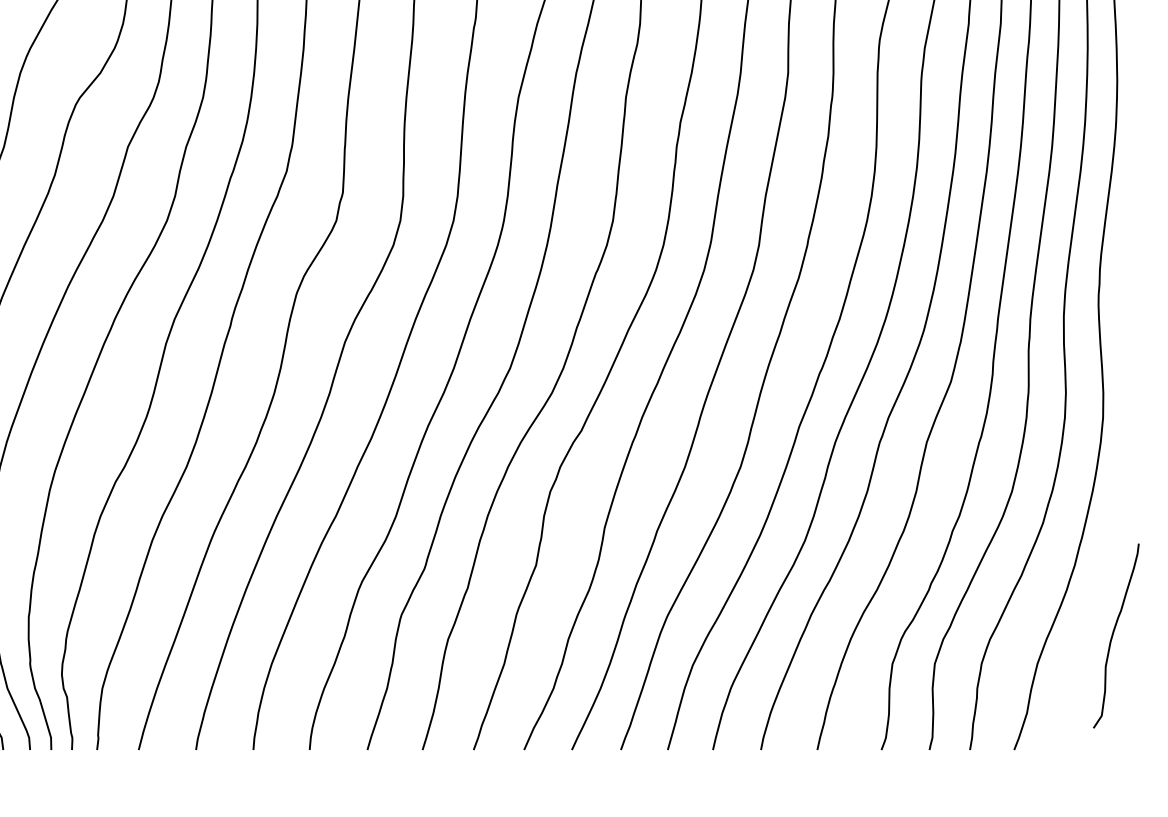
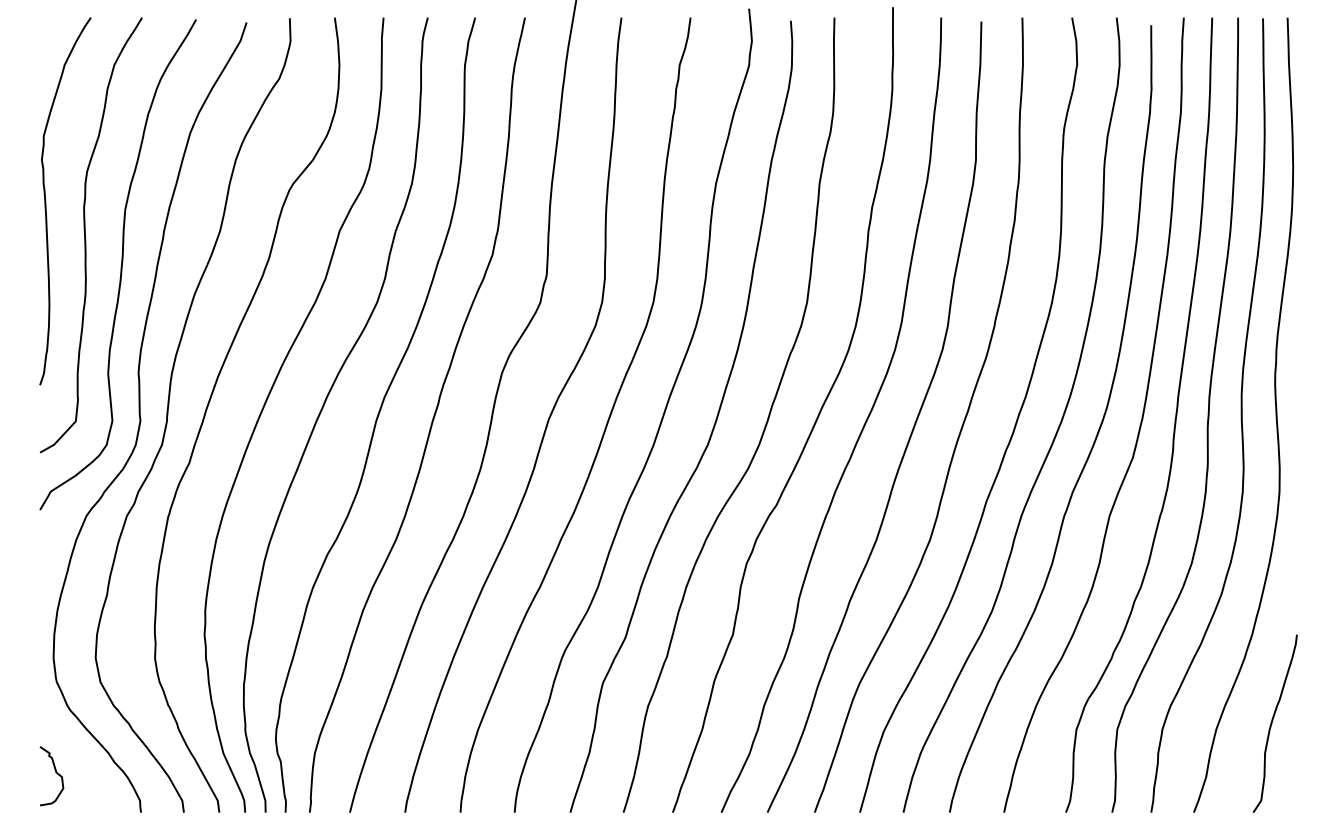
curve: (1113, 635) -> (1272, 723), moved

